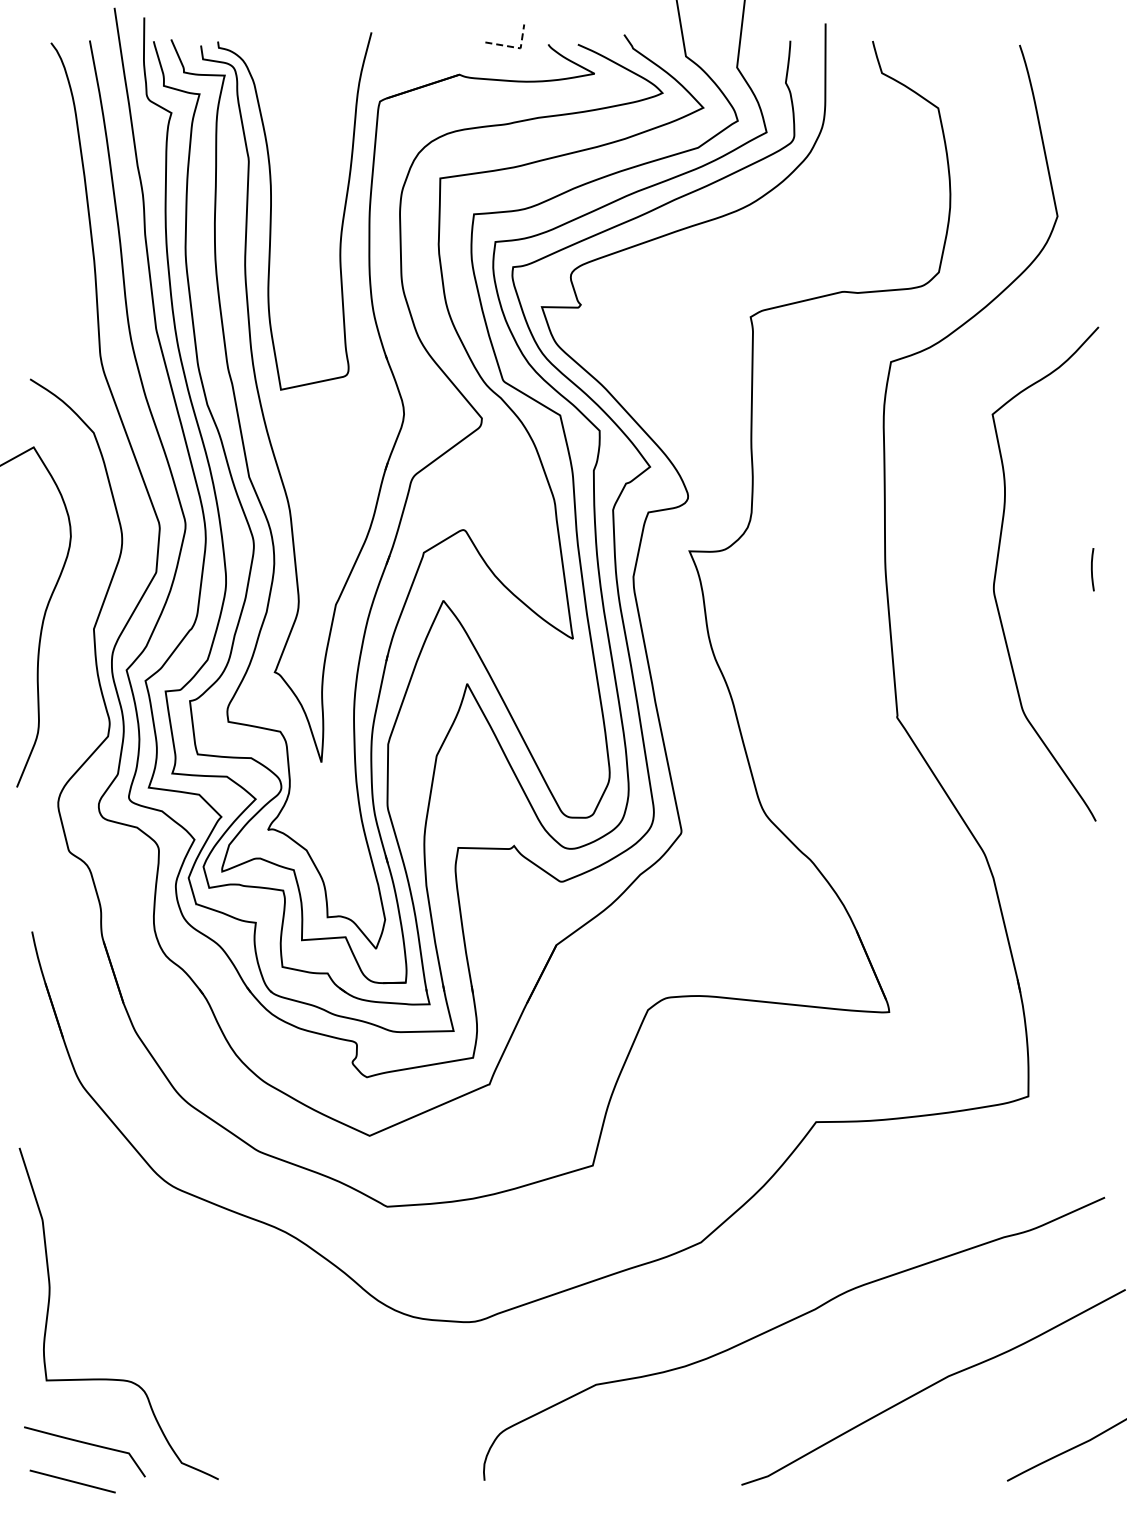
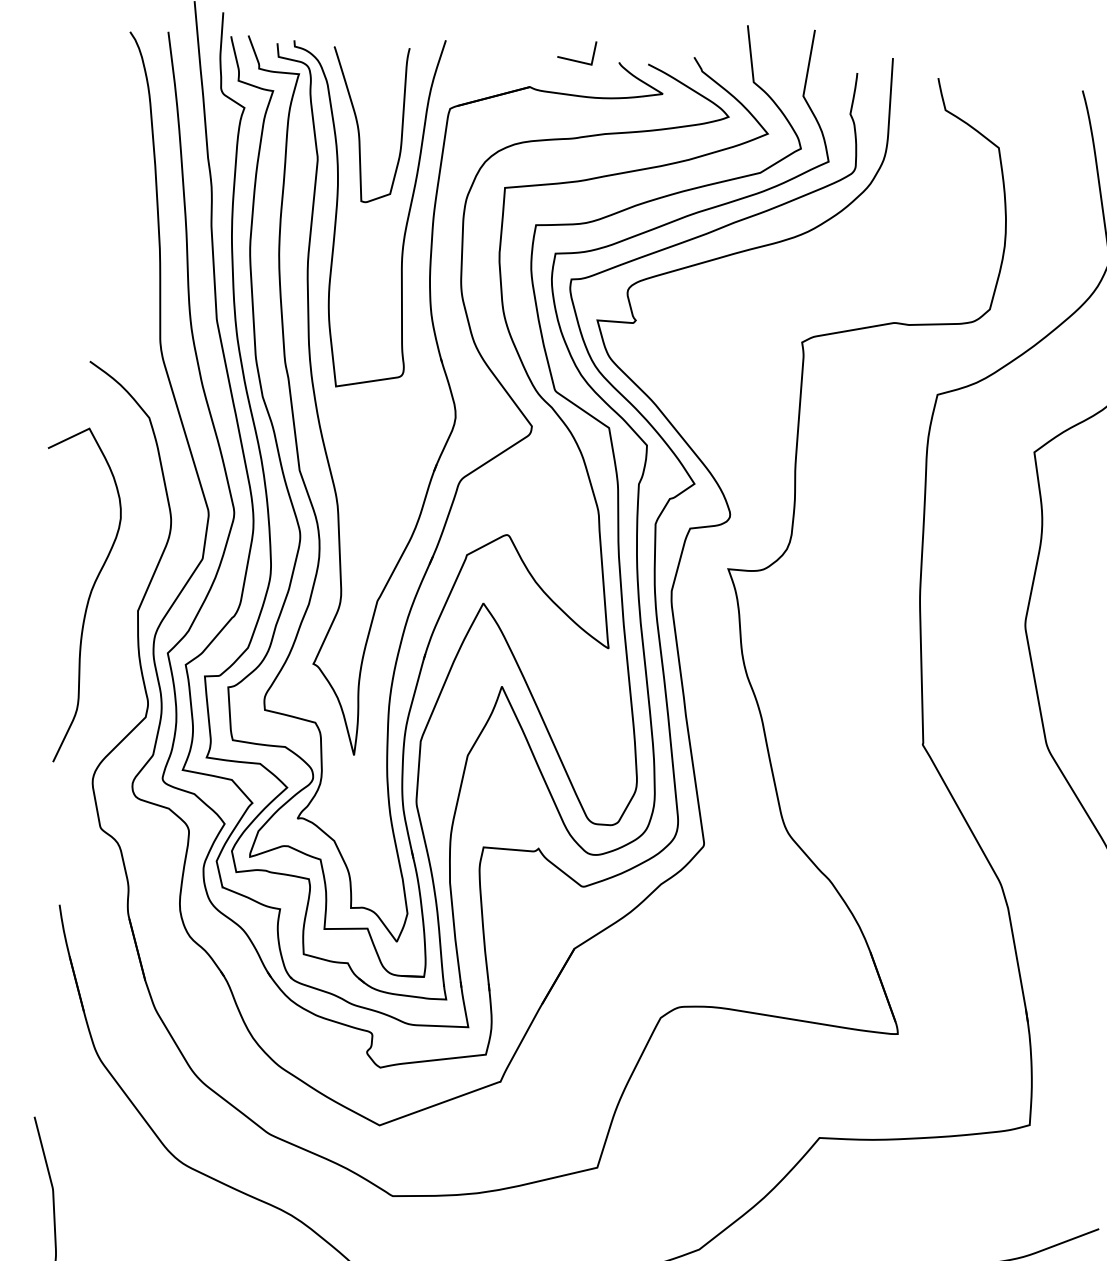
line: (515, 47) -> (586, 63), dashed -> solid
curve: (288, 123) -> (358, 125), added

